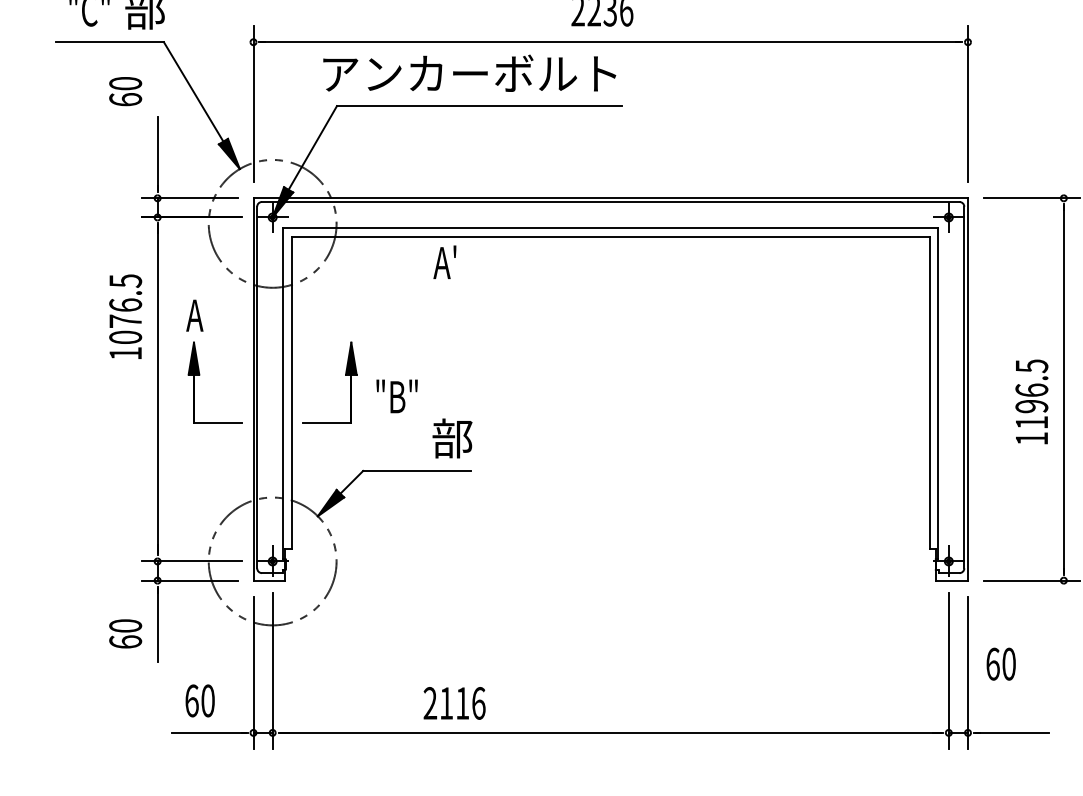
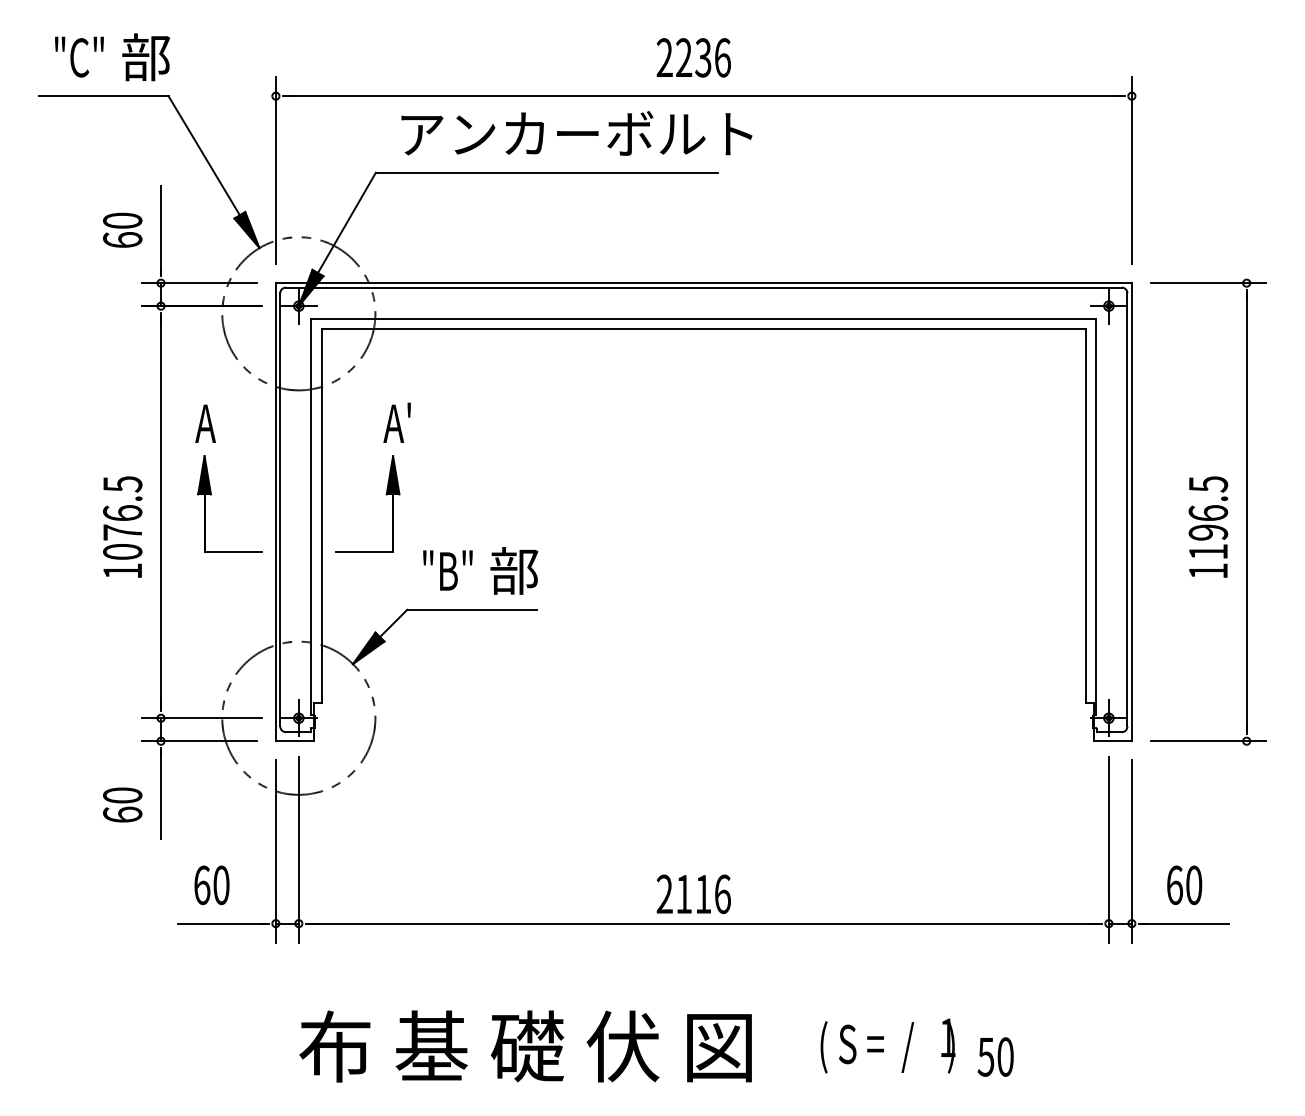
text: (469, 73) -> (576, 133), moved
text: (125, 90) -> (122, 229), moved
text: (444, 262) -> (396, 422), moved
text: (125, 316) -> (122, 526), moved
text: (396, 396) -> (447, 570), moved
text: (1001, 664) -> (1184, 885), moved
text: (454, 703) -> (693, 894), moved

